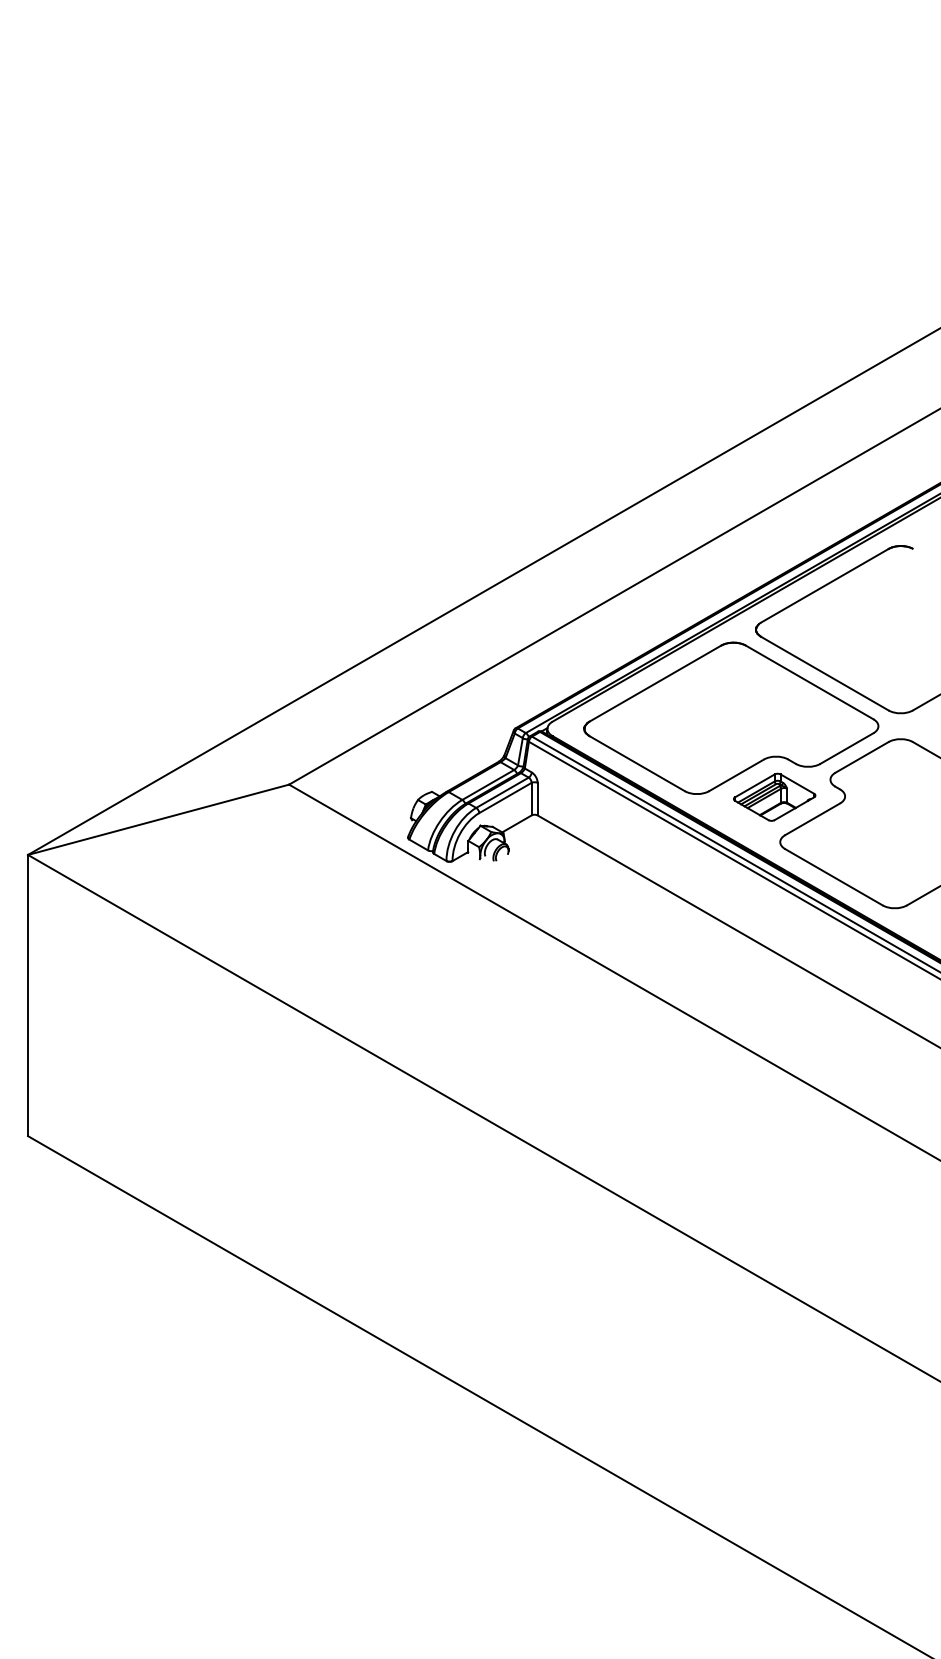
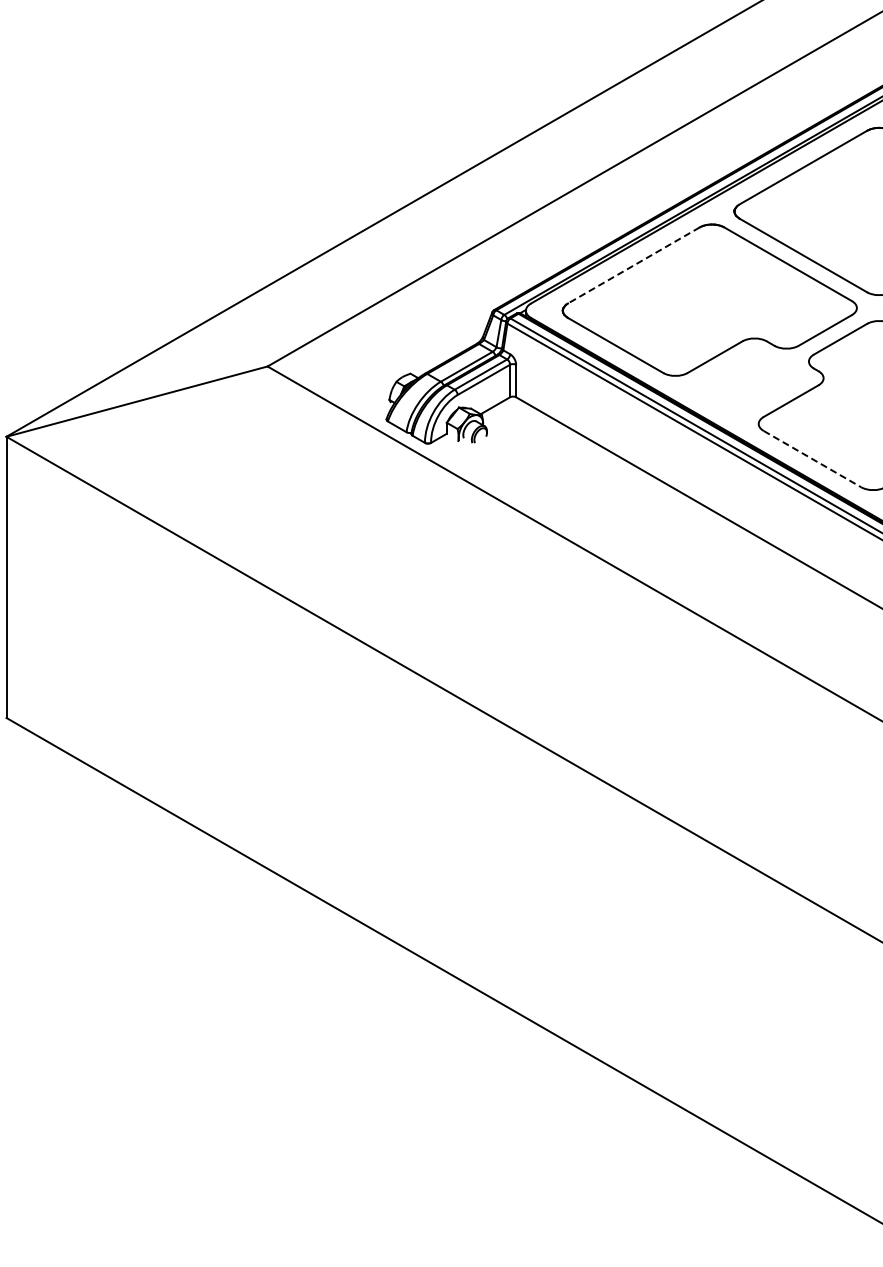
line: (654, 683) -> (632, 265), solid -> dashed
part: (774, 796) -> (752, 378), removed
line: (834, 877) -> (812, 459), solid -> dashed

